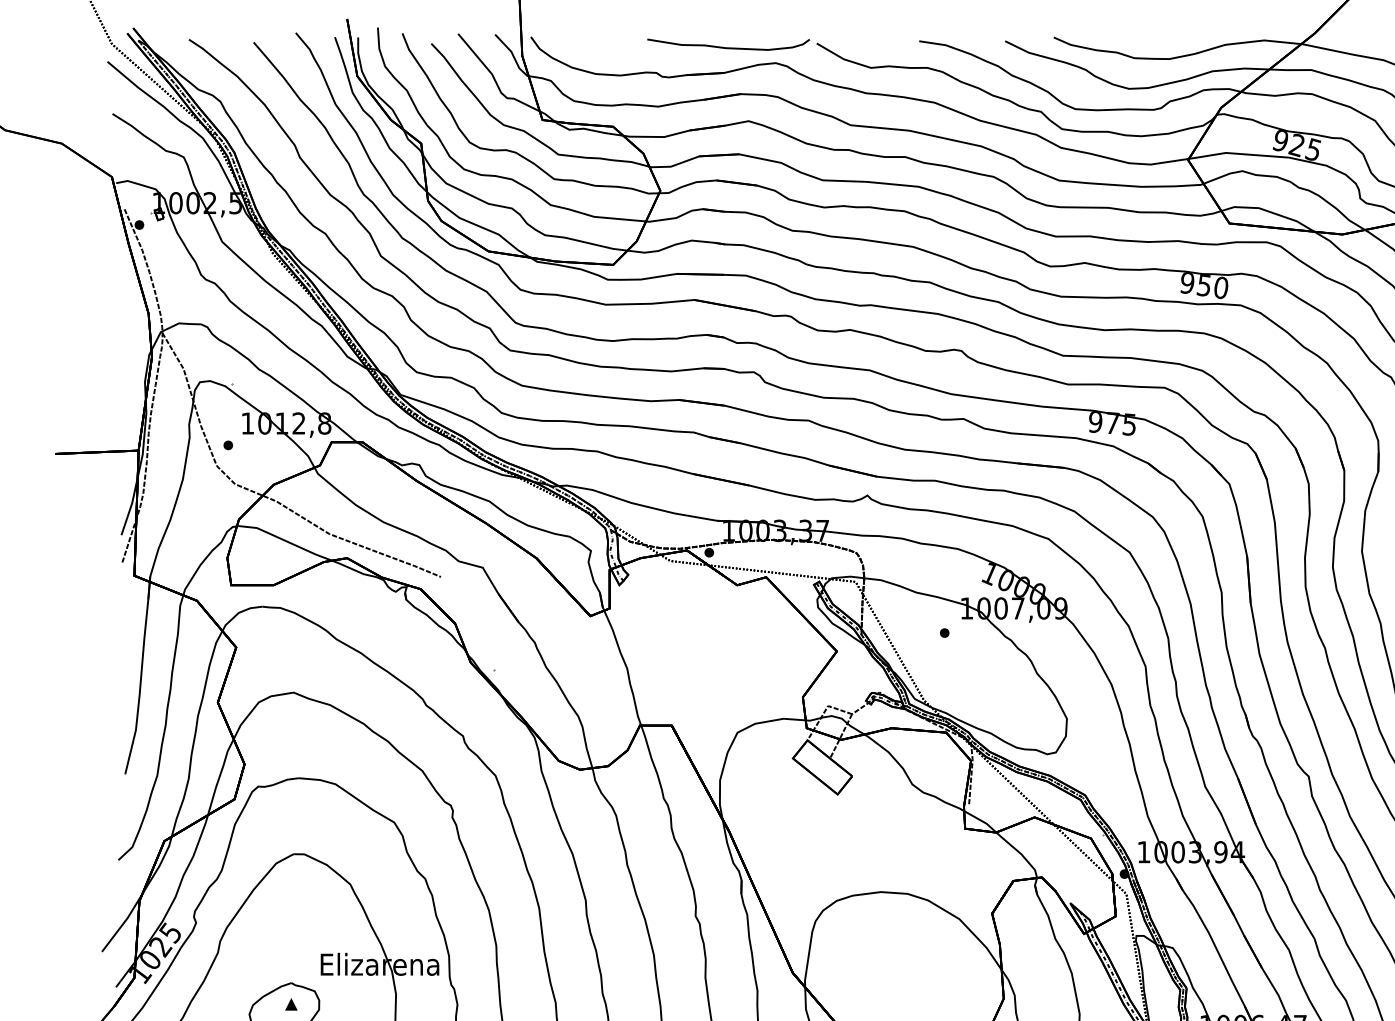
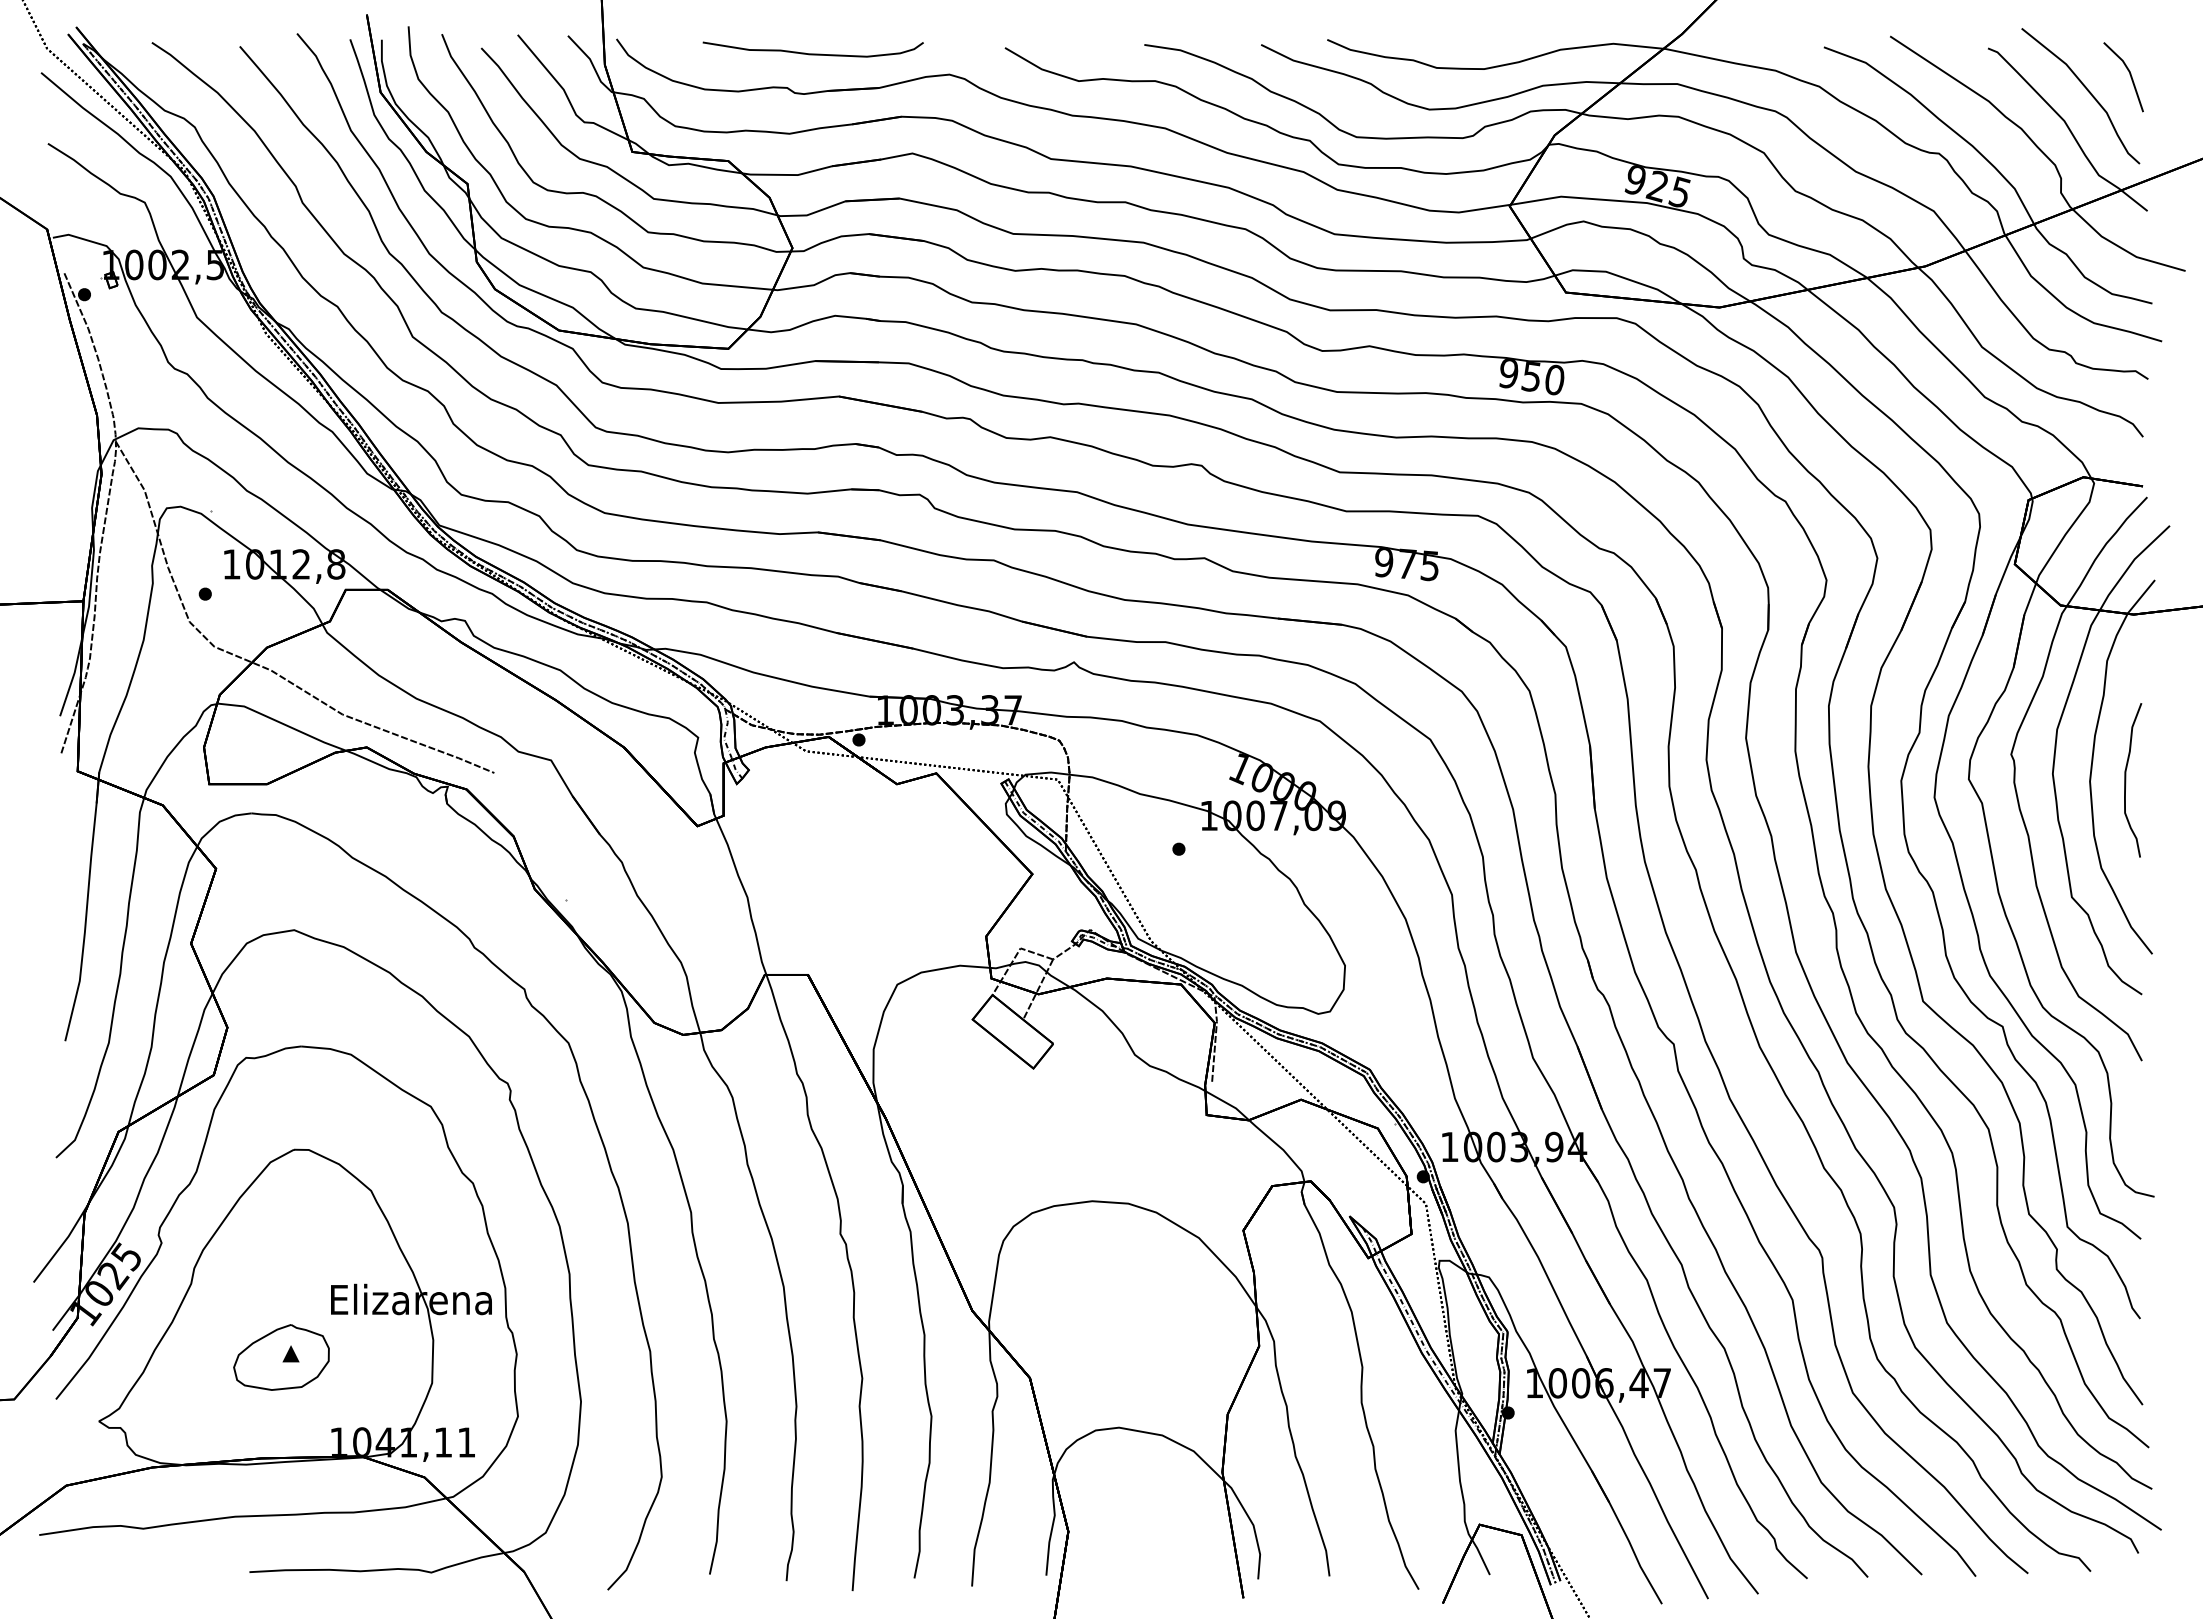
curve: (728, 47) -> (812, 53), moved

